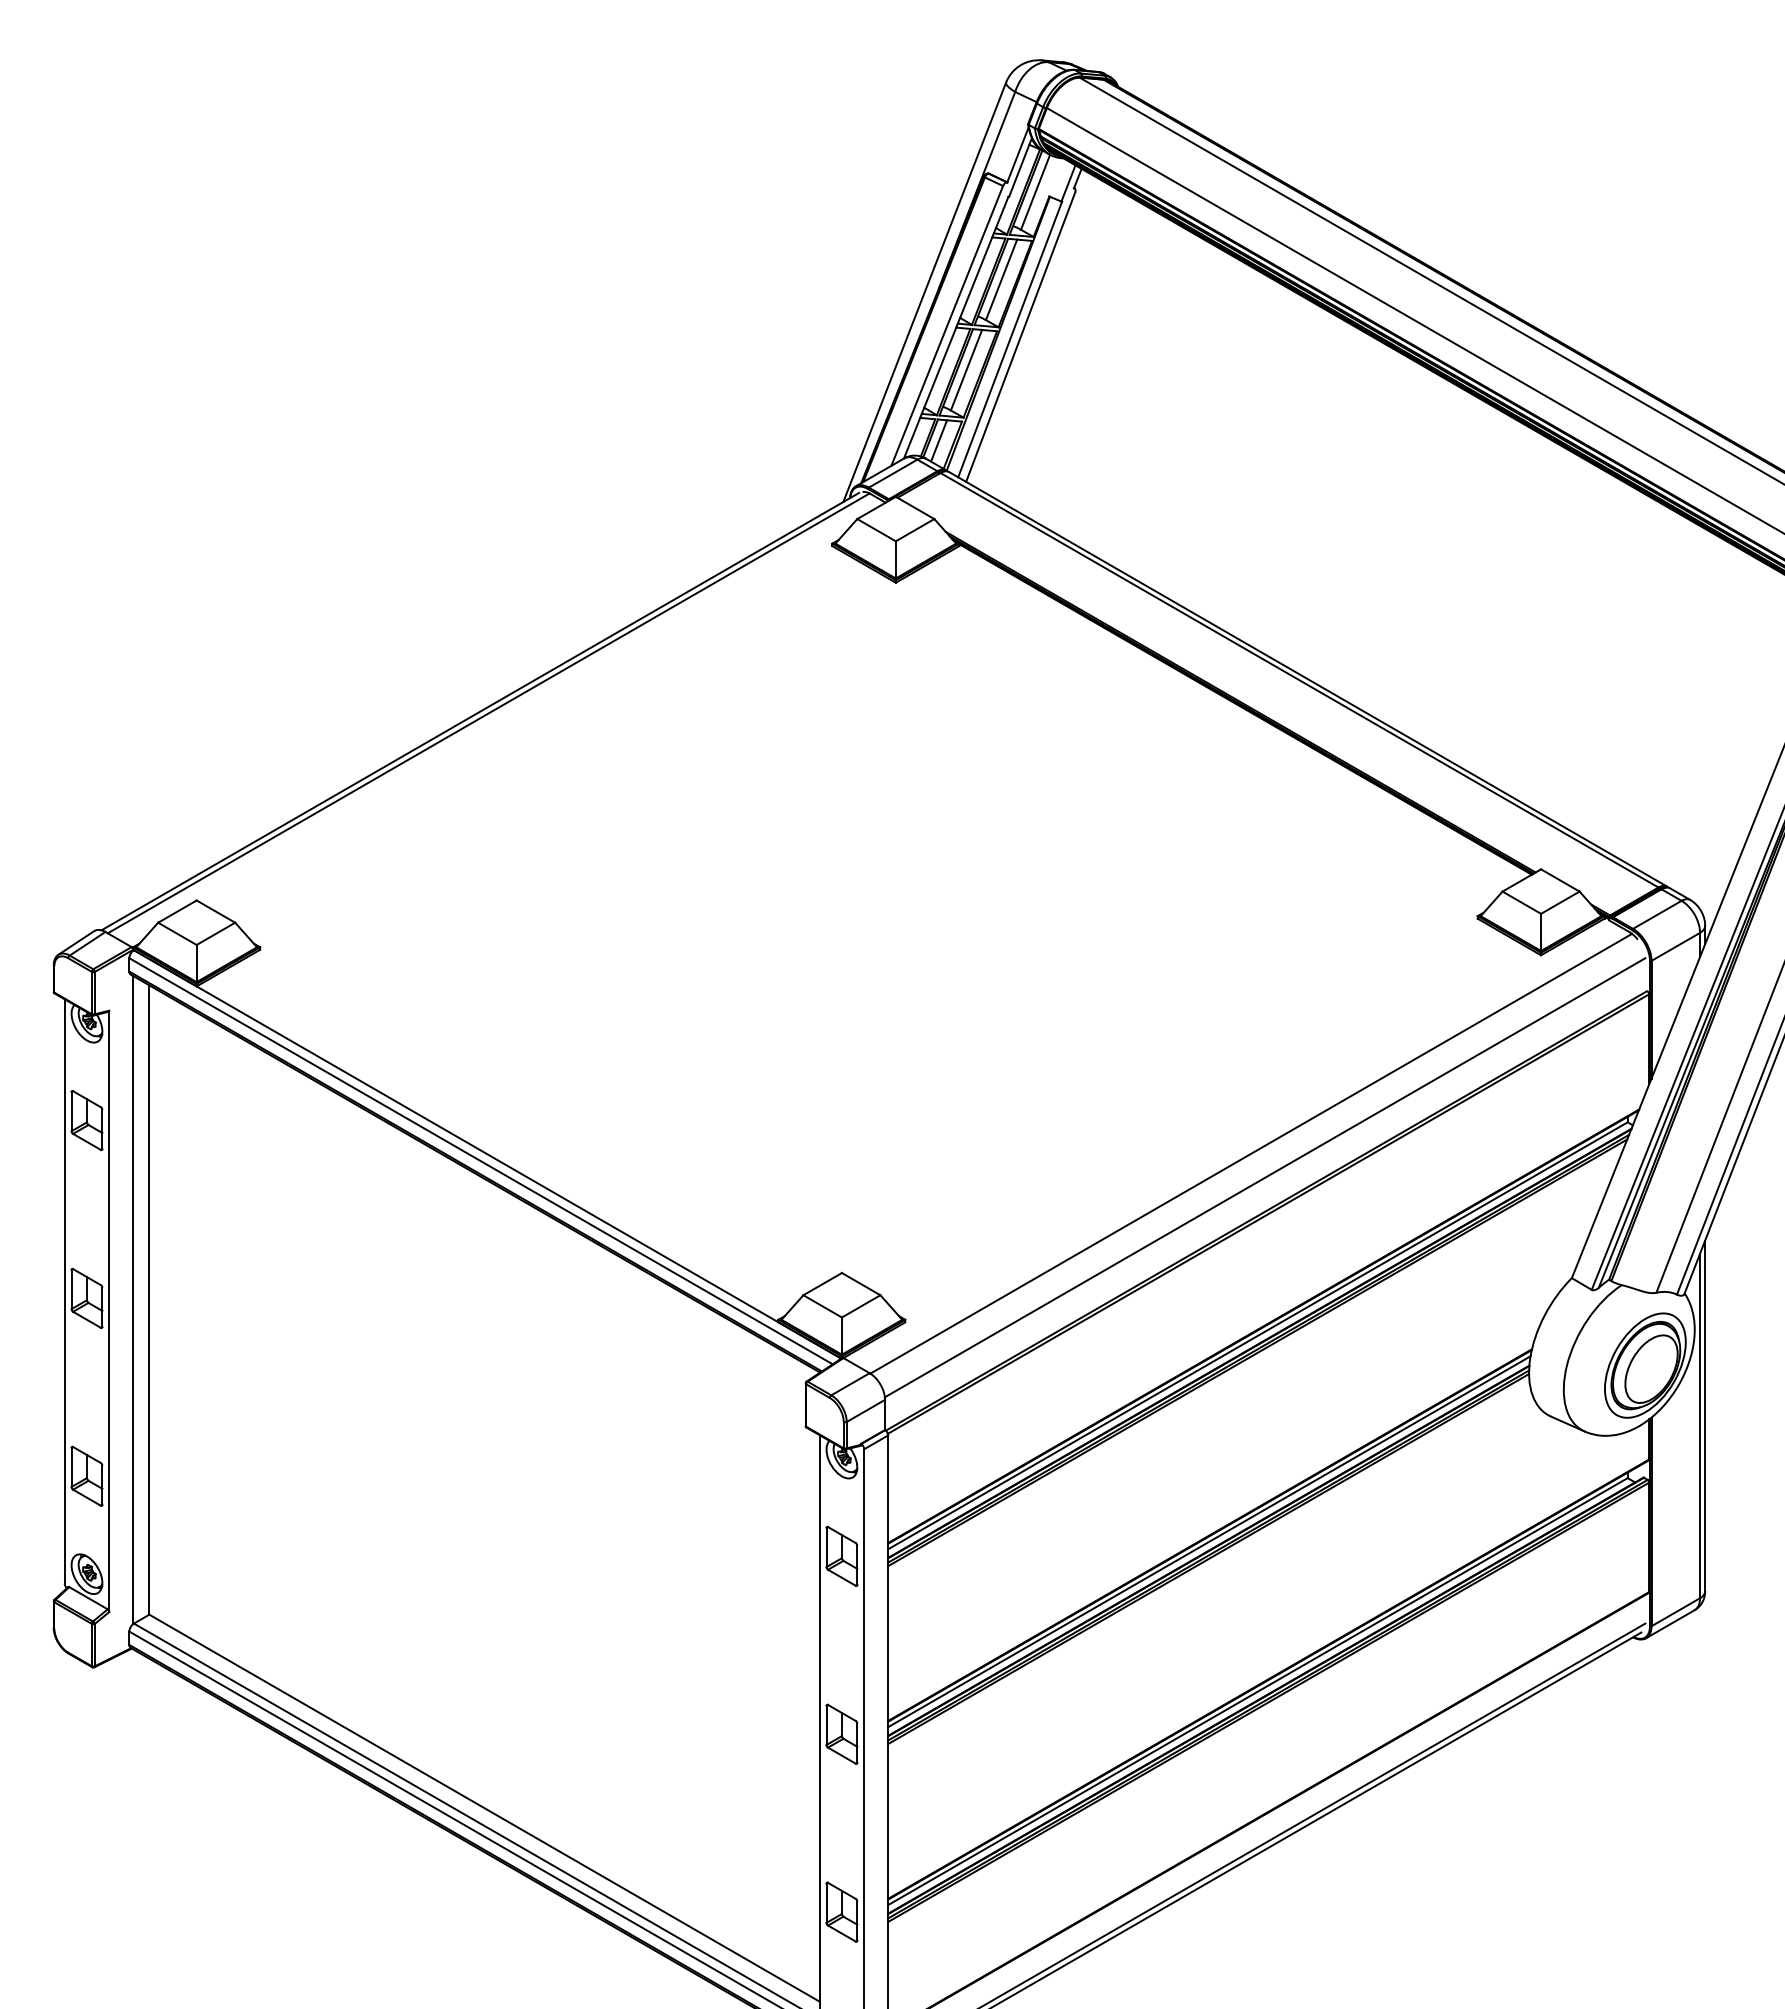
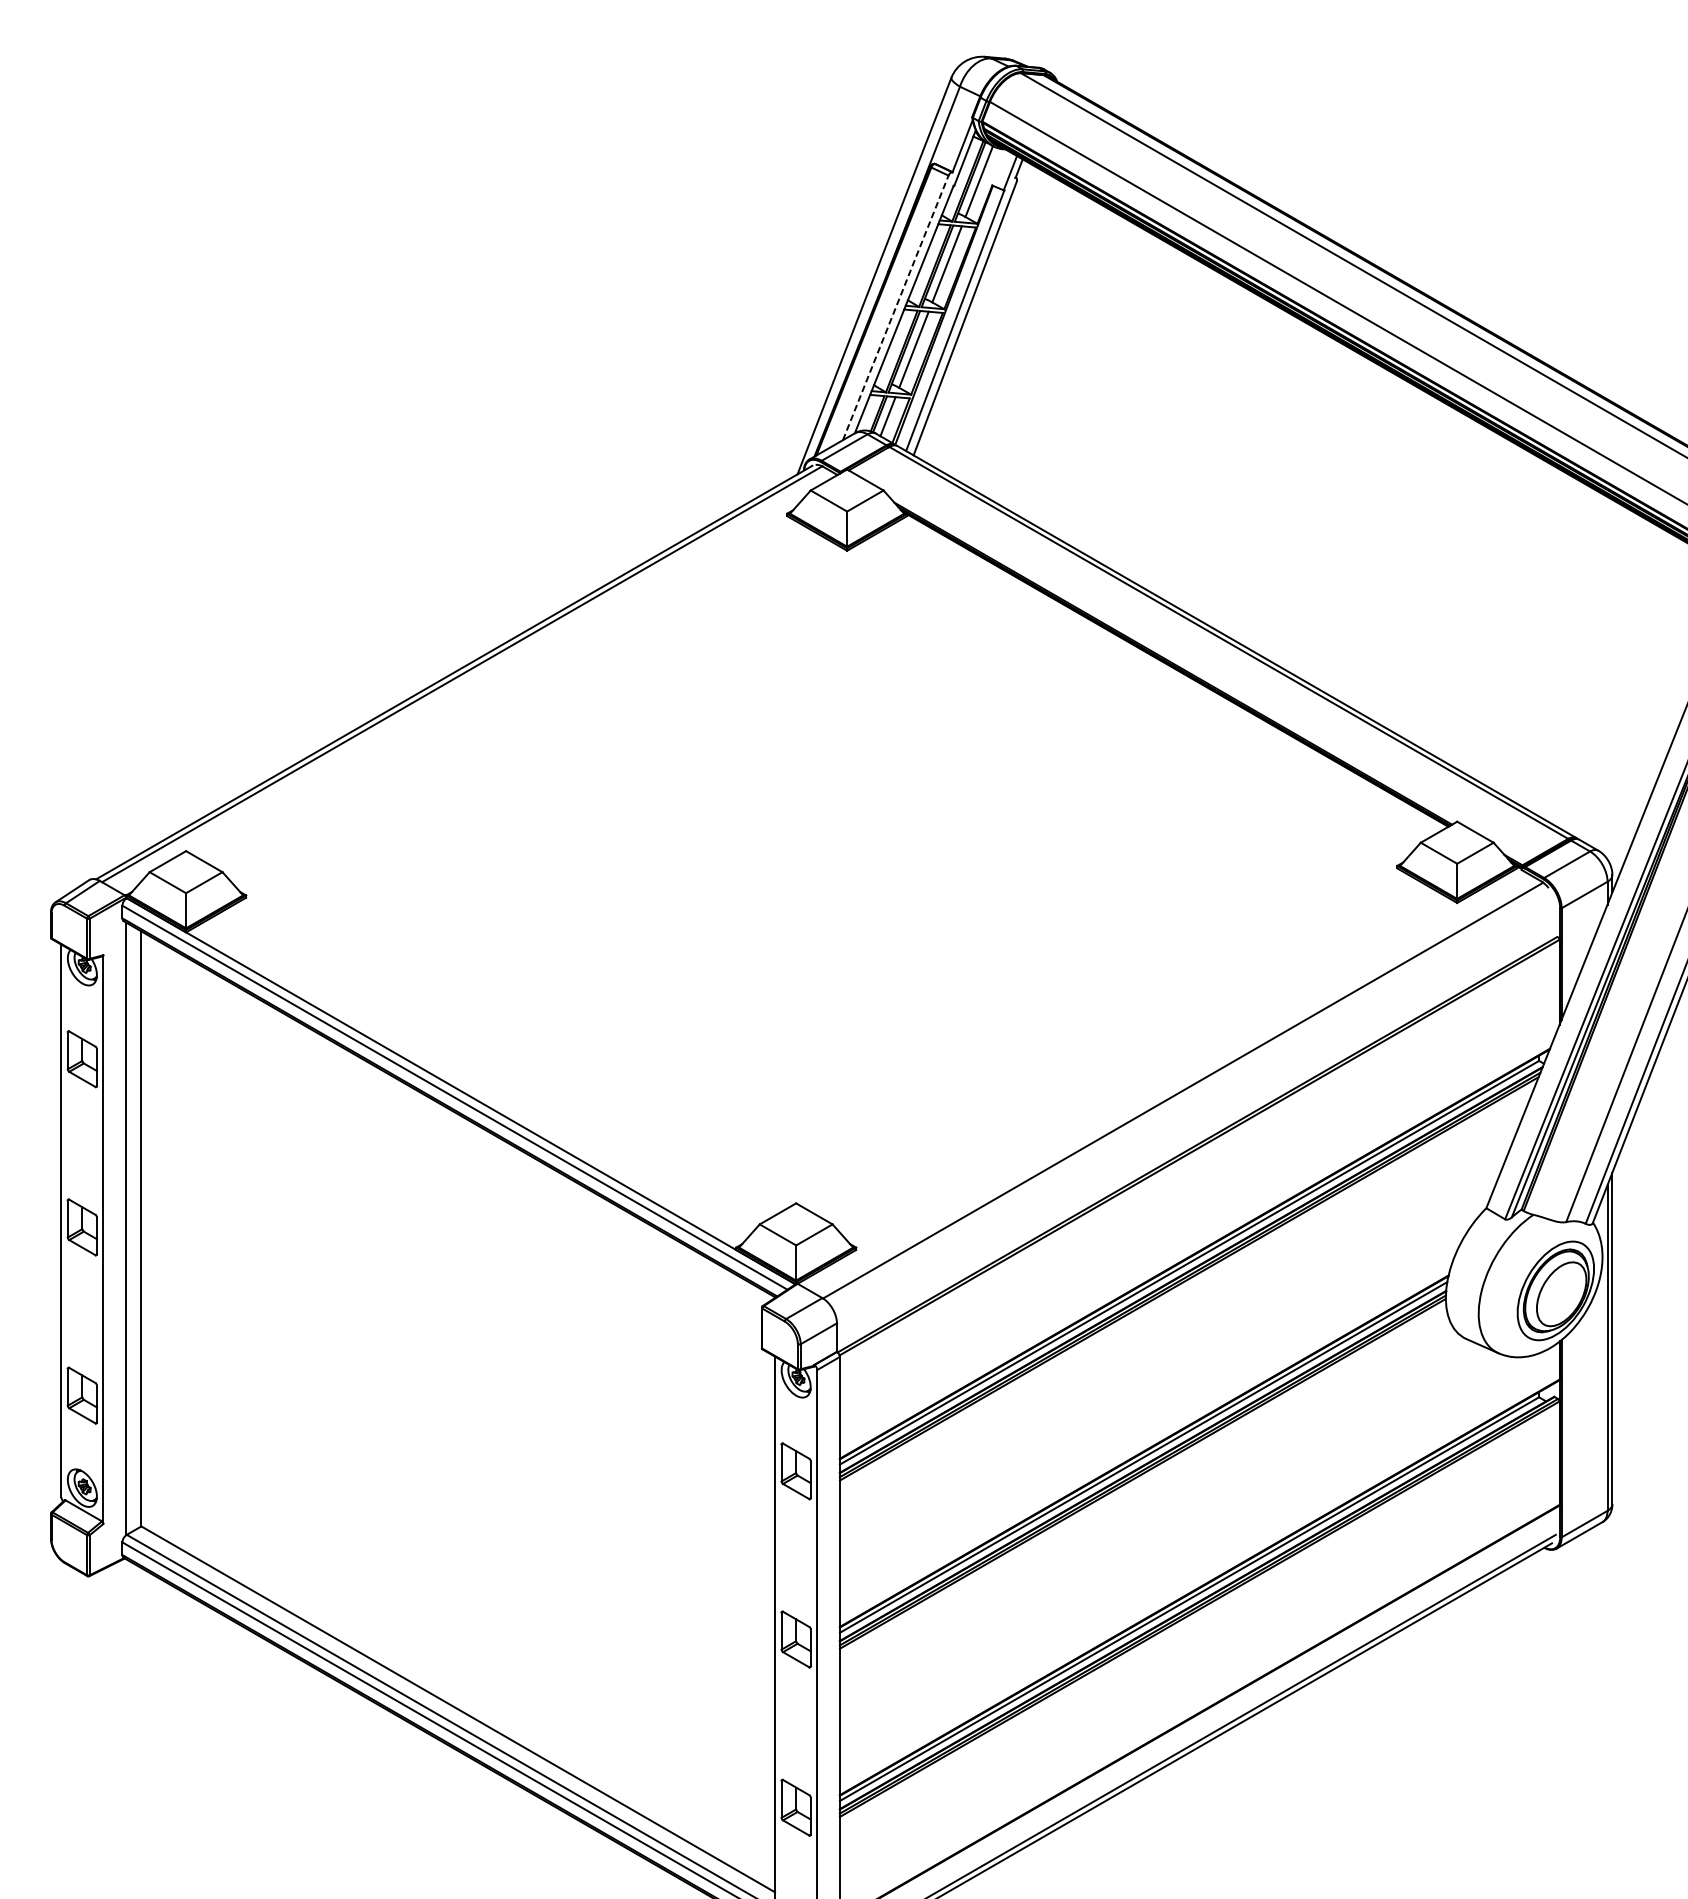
line: (947, 325) -> (896, 307), solid -> dashed
line: (1264, 1177) -> (1195, 1113), removed

